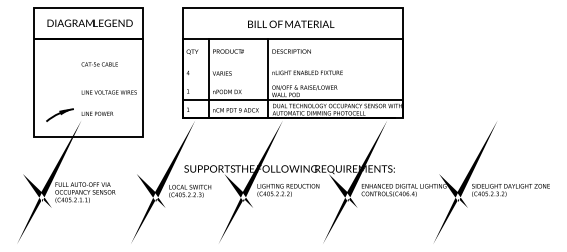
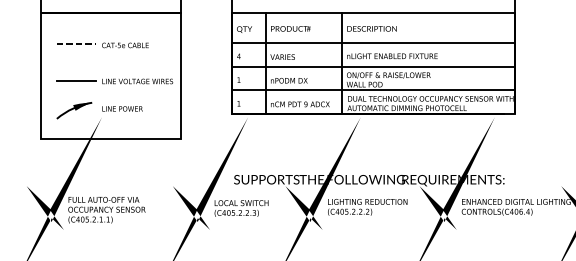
line: (292, 62) -> (372, 42), added
line: (61, 63) -> (76, 44), added
line: (292, 81) -> (372, 67), added
line: (61, 92) -> (76, 81), added

